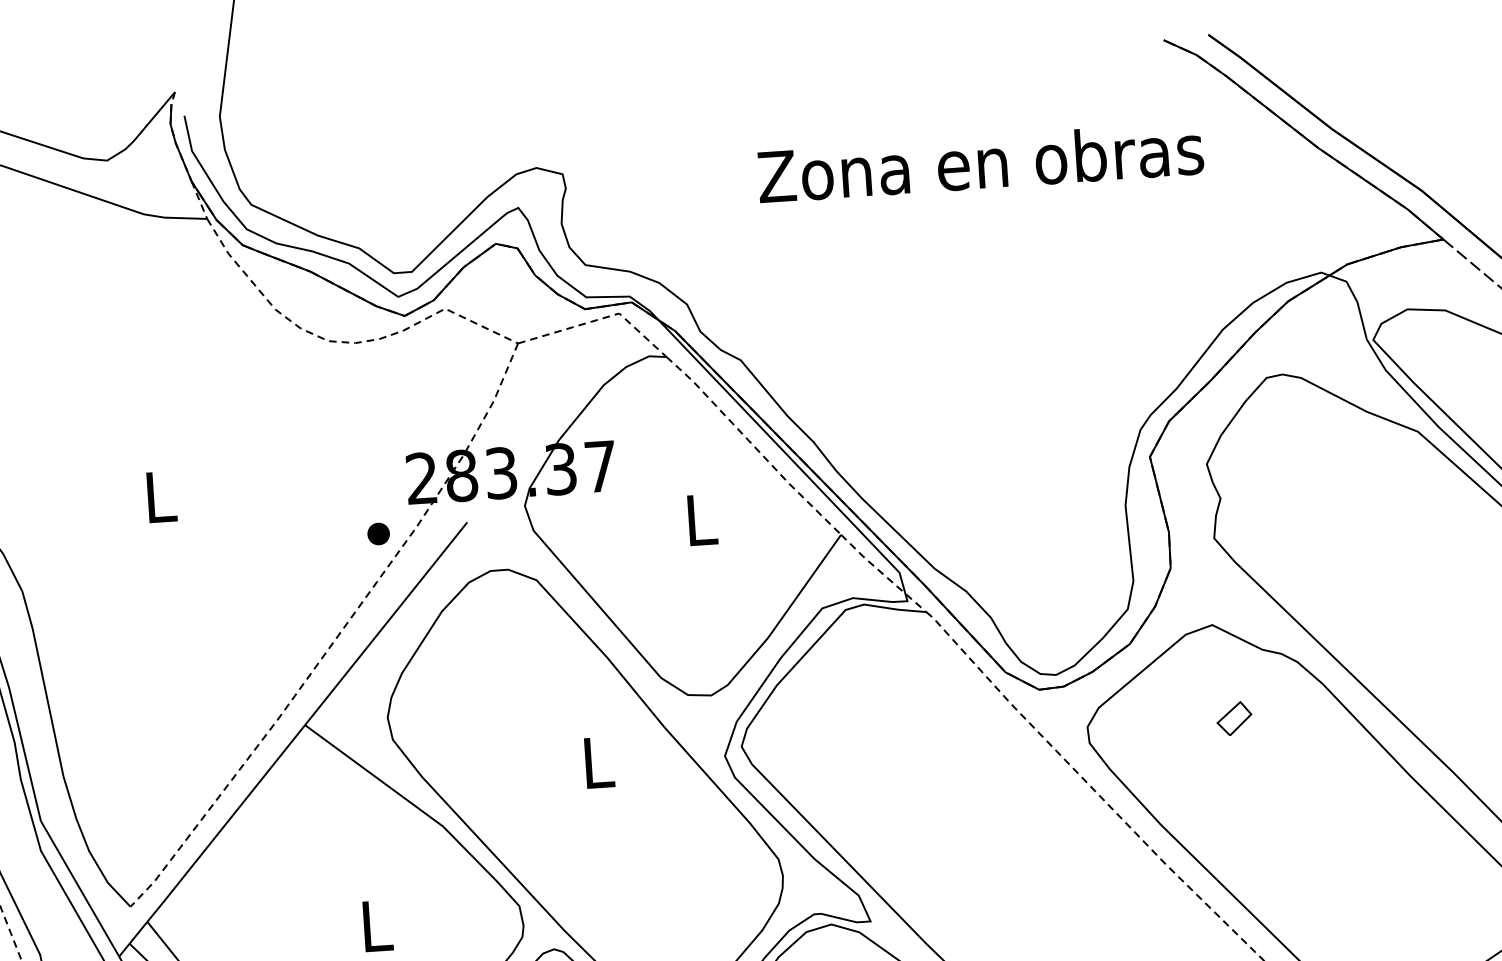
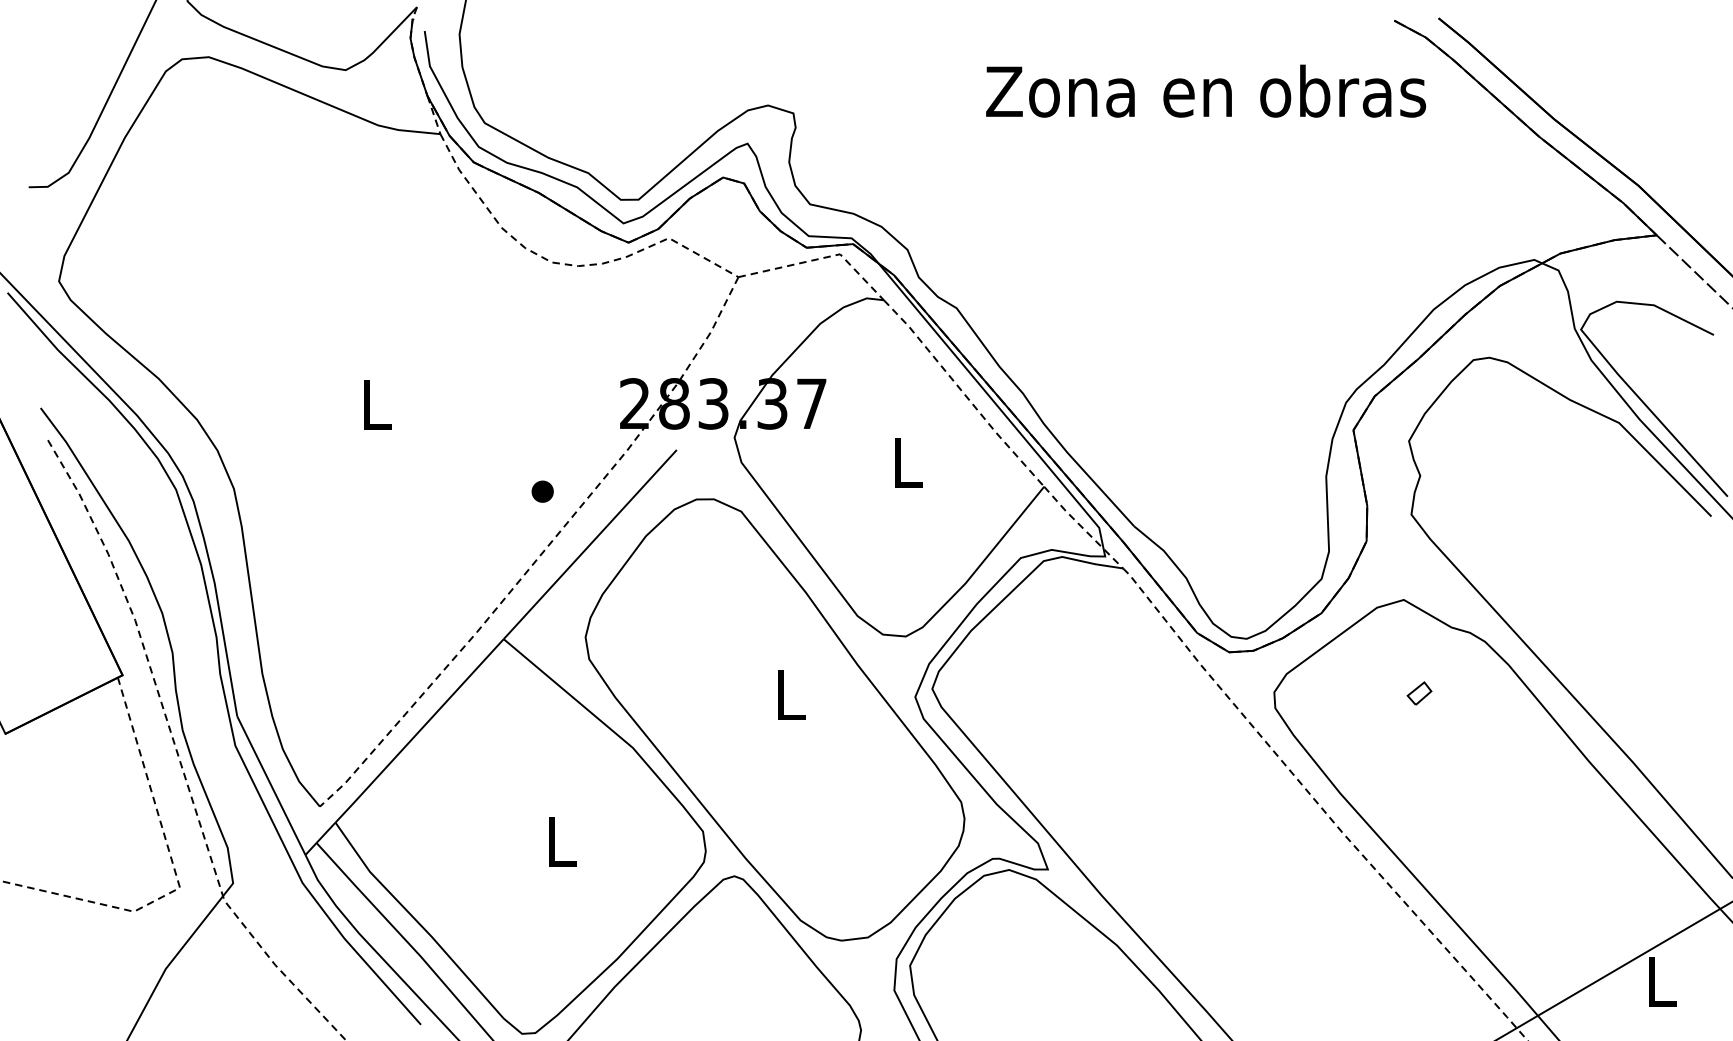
text: (981, 161) -> (1206, 90), moved
part: (378, 533) -> (542, 491), moved
part: (1234, 718) -> (1419, 693), size x0.7

